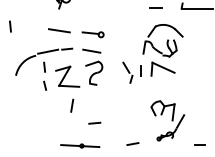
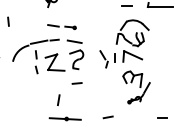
part: (75, 32) -> (61, 26), size x0.62
line: (71, 104) -> (58, 99), moved
part: (167, 120) -> (136, 87), moved
line: (93, 123) -> (76, 83), moved

